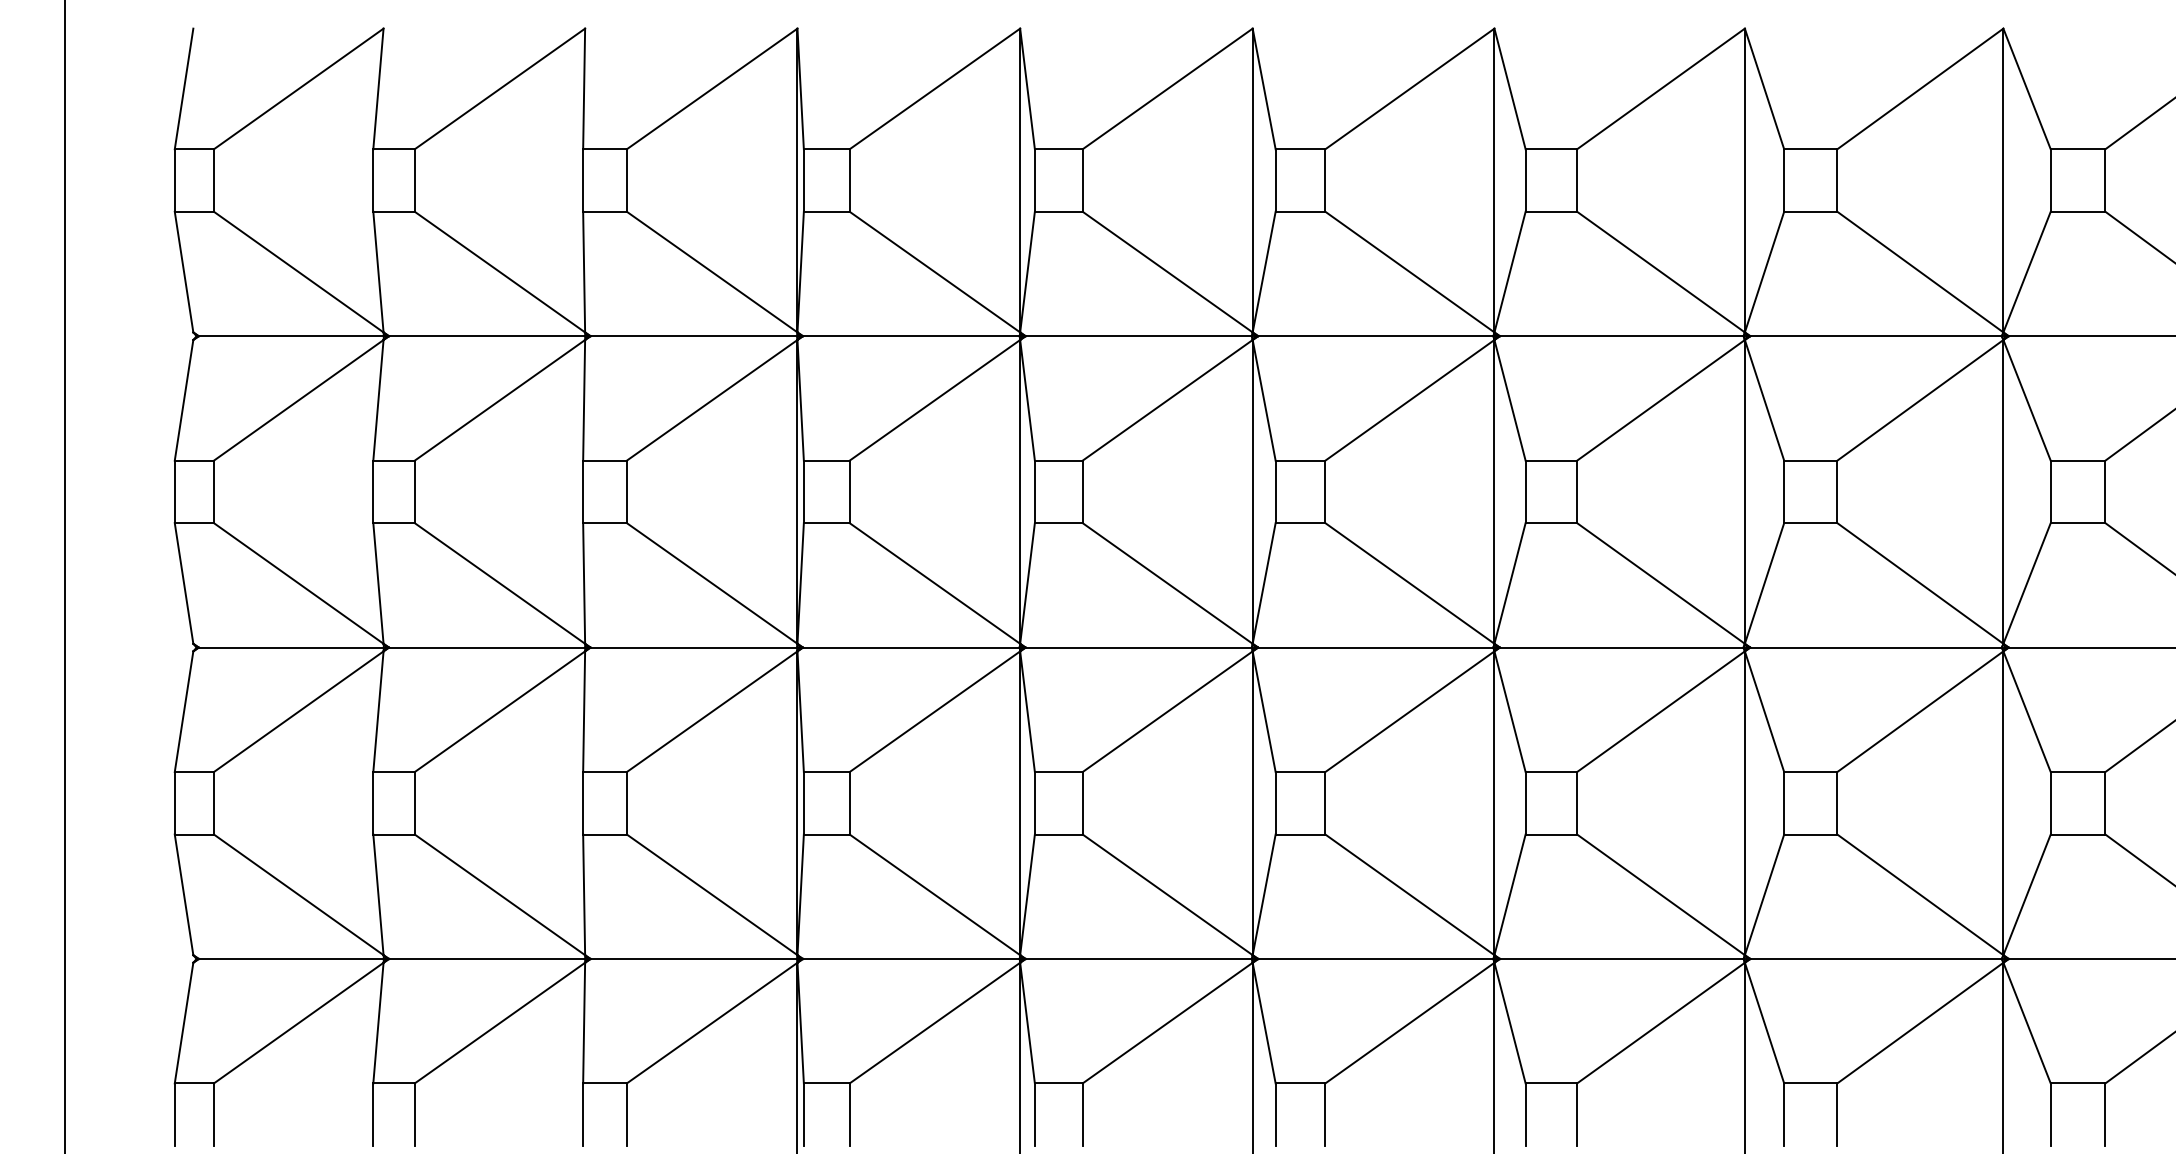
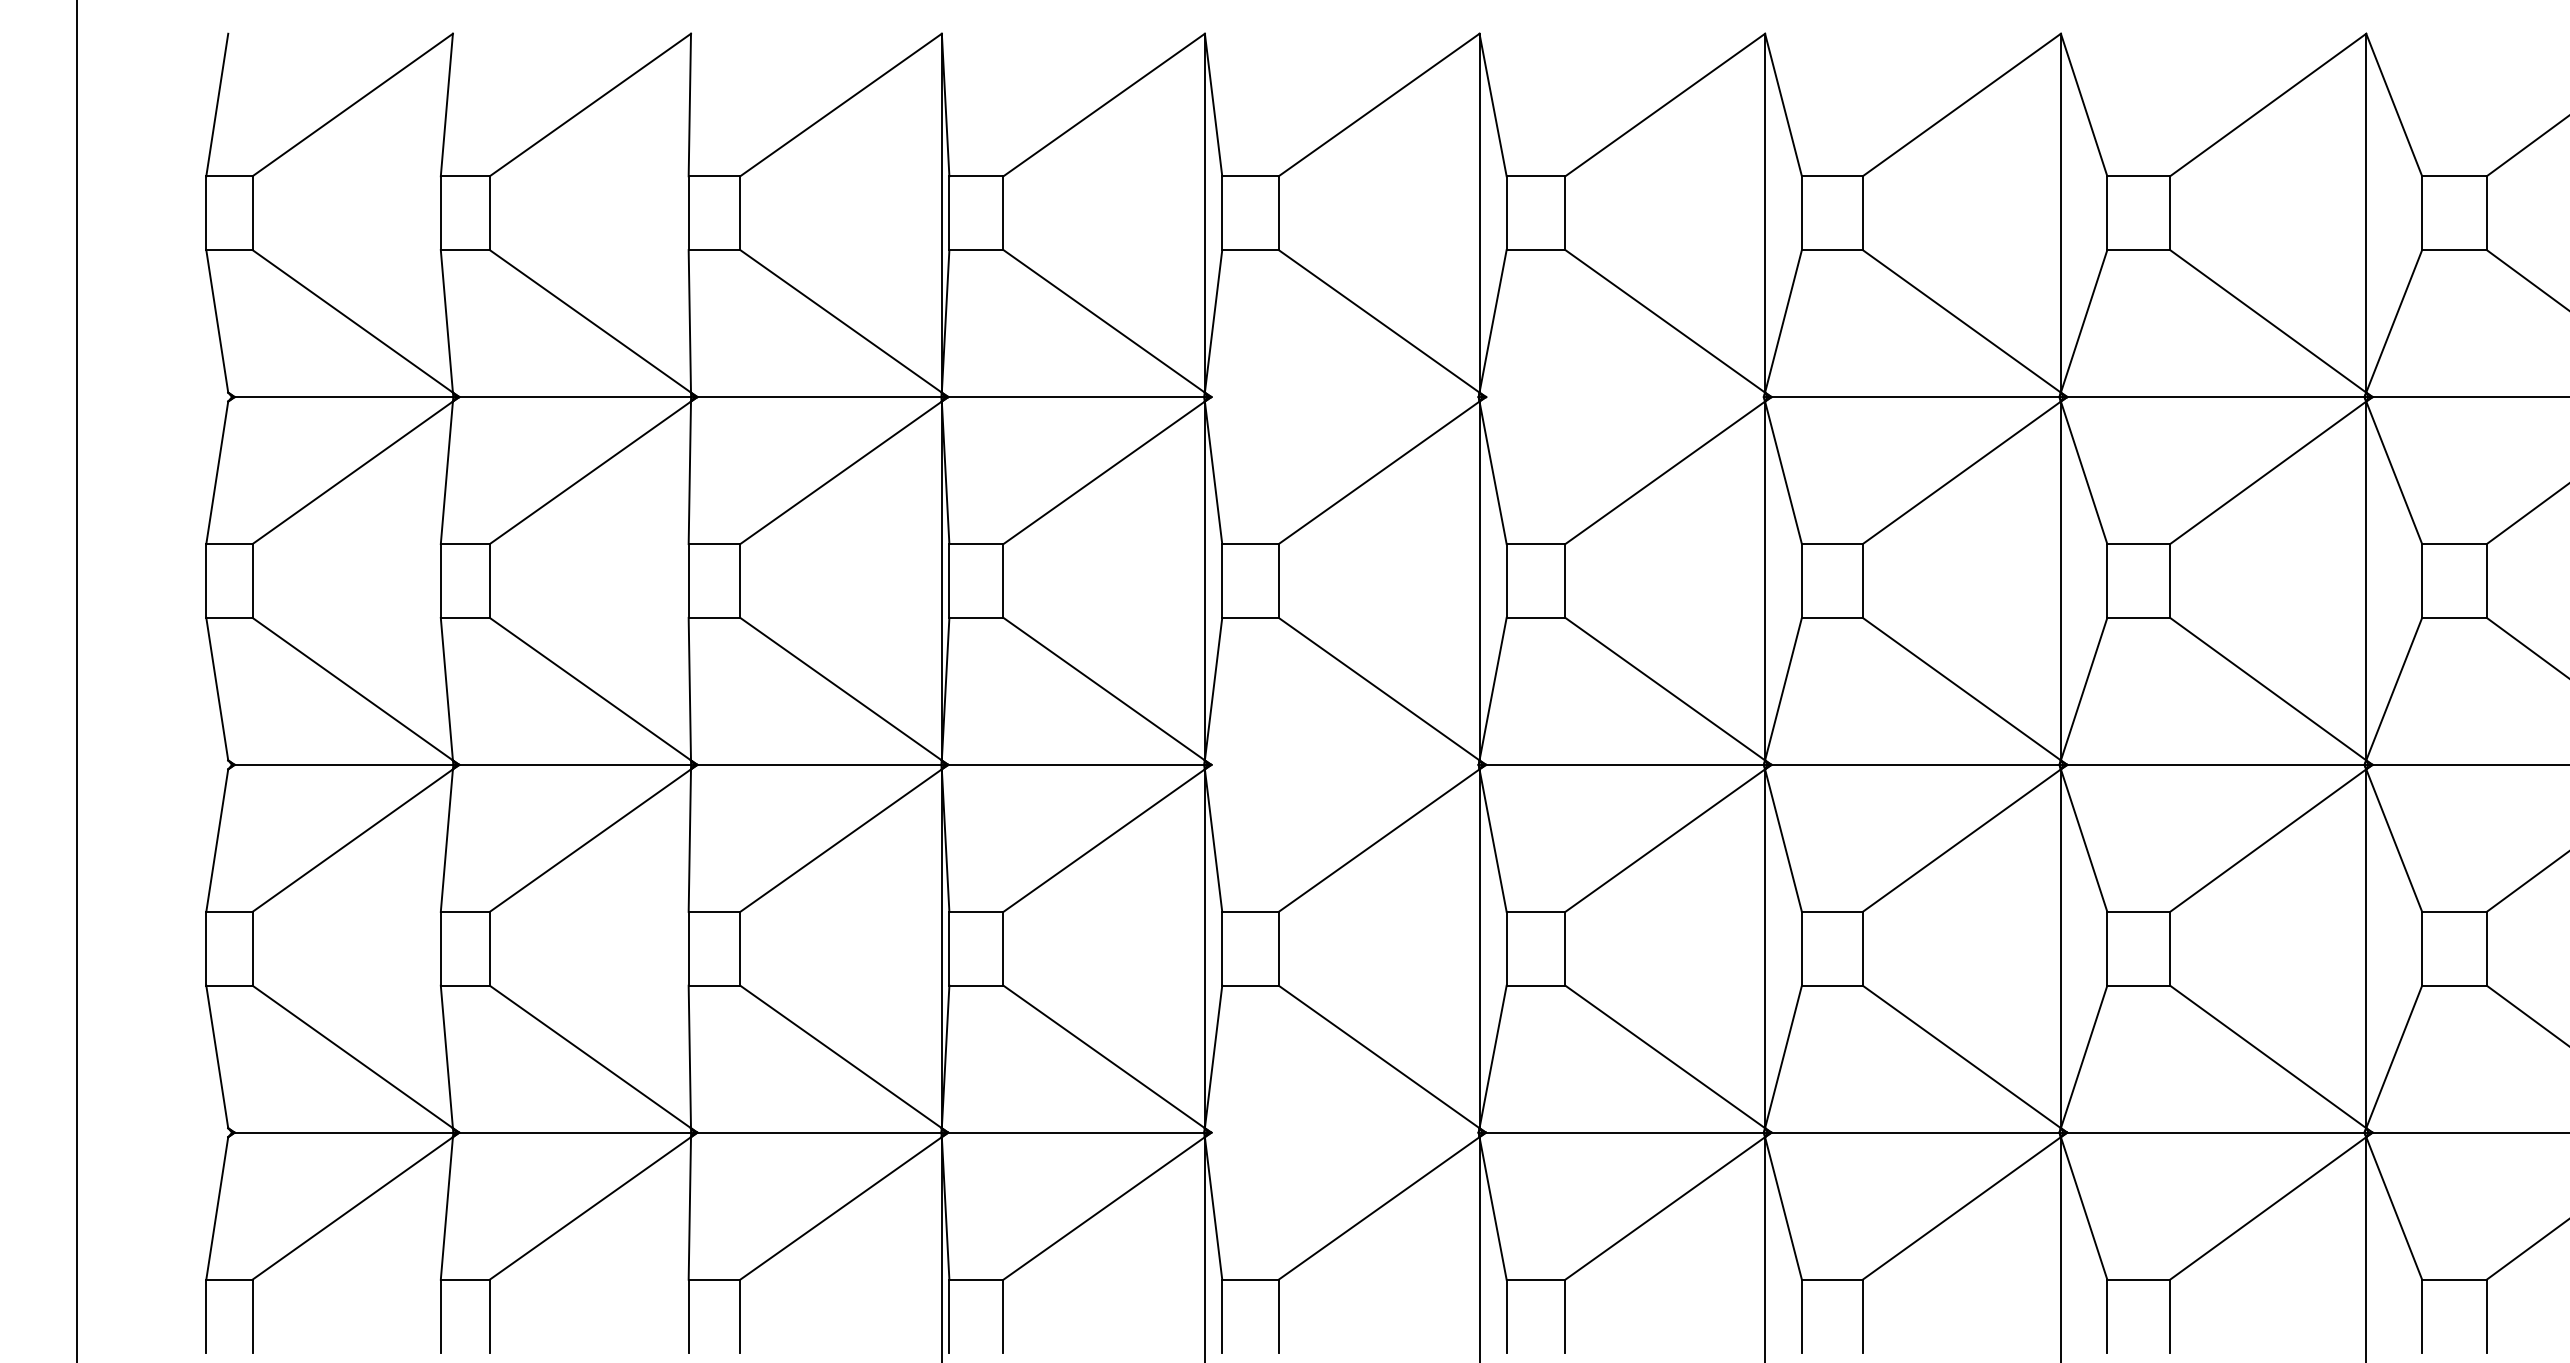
line: (1138, 336) -> (1344, 397), removed
line: (1375, 336) -> (1624, 397), removed
line: (1138, 647) -> (1344, 764), removed
line: (1138, 958) -> (1344, 1132), removed

